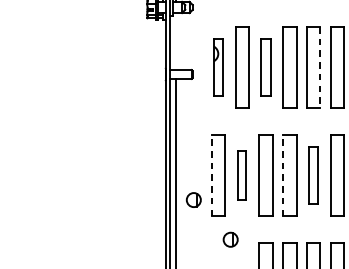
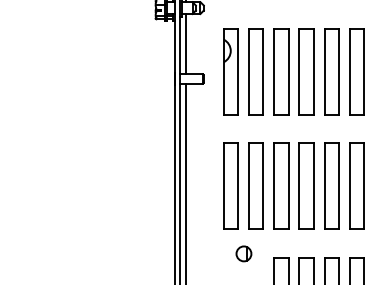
line: (175, 41) -> (185, 44), added
part: (217, 67) -> (230, 71), size x1.43
part: (266, 67) -> (281, 71), size x1.43
line: (320, 67) -> (338, 71), dashed -> solid
line: (211, 175) -> (223, 185), dashed -> solid
part: (241, 175) -> (255, 185), size x1.67
line: (283, 175) -> (299, 185), dashed -> solid
part: (313, 175) -> (331, 185), size x1.43
part: (193, 199) -> (204, 211), removed

